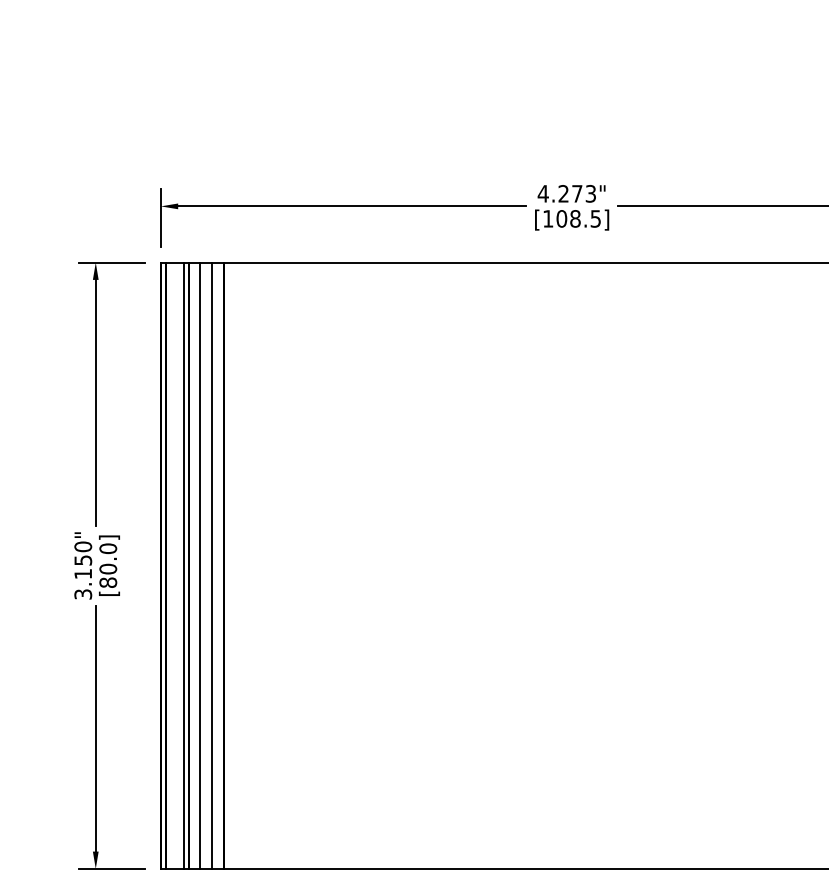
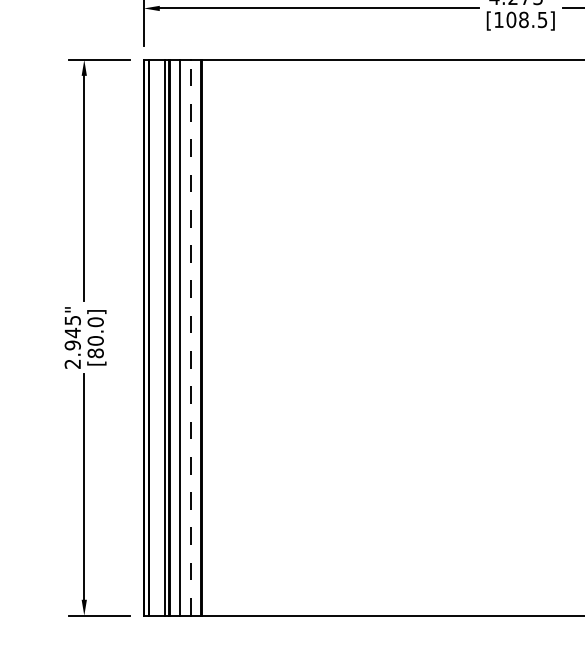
line: (212, 565) -> (191, 337), solid -> dashed
text: (83, 570) -> (73, 342), 3.150" -> 2.945"

